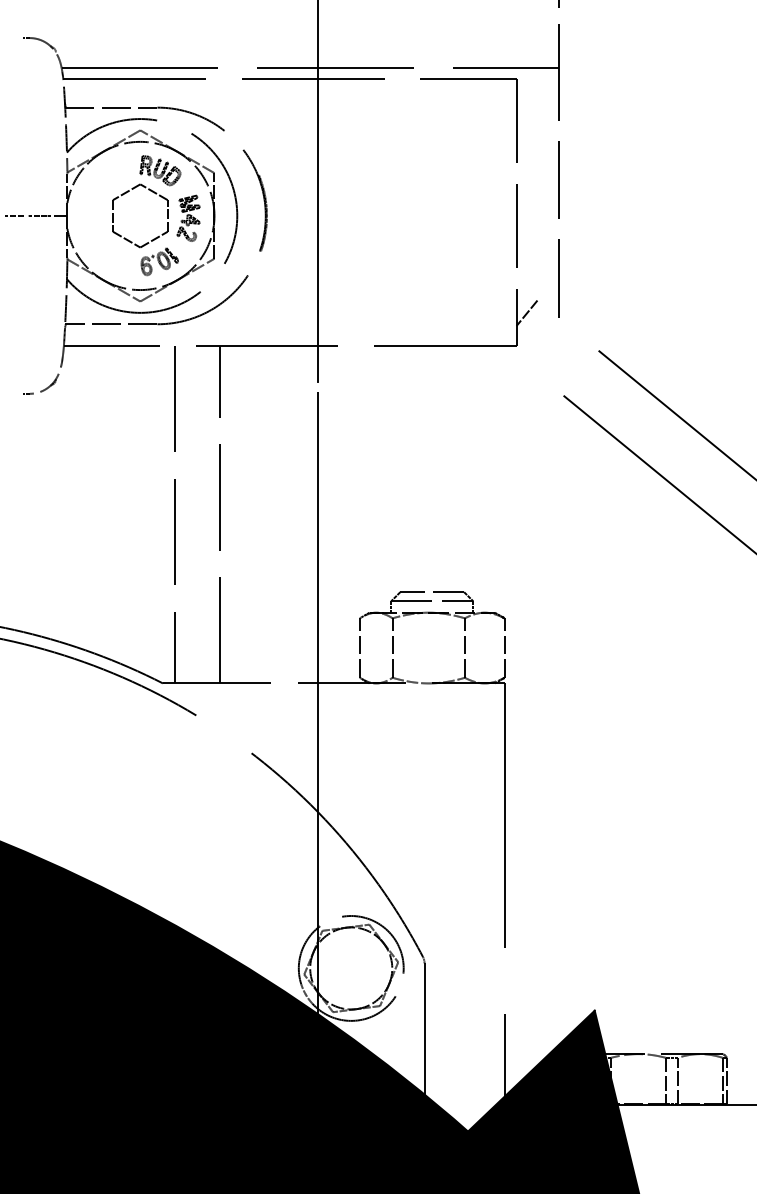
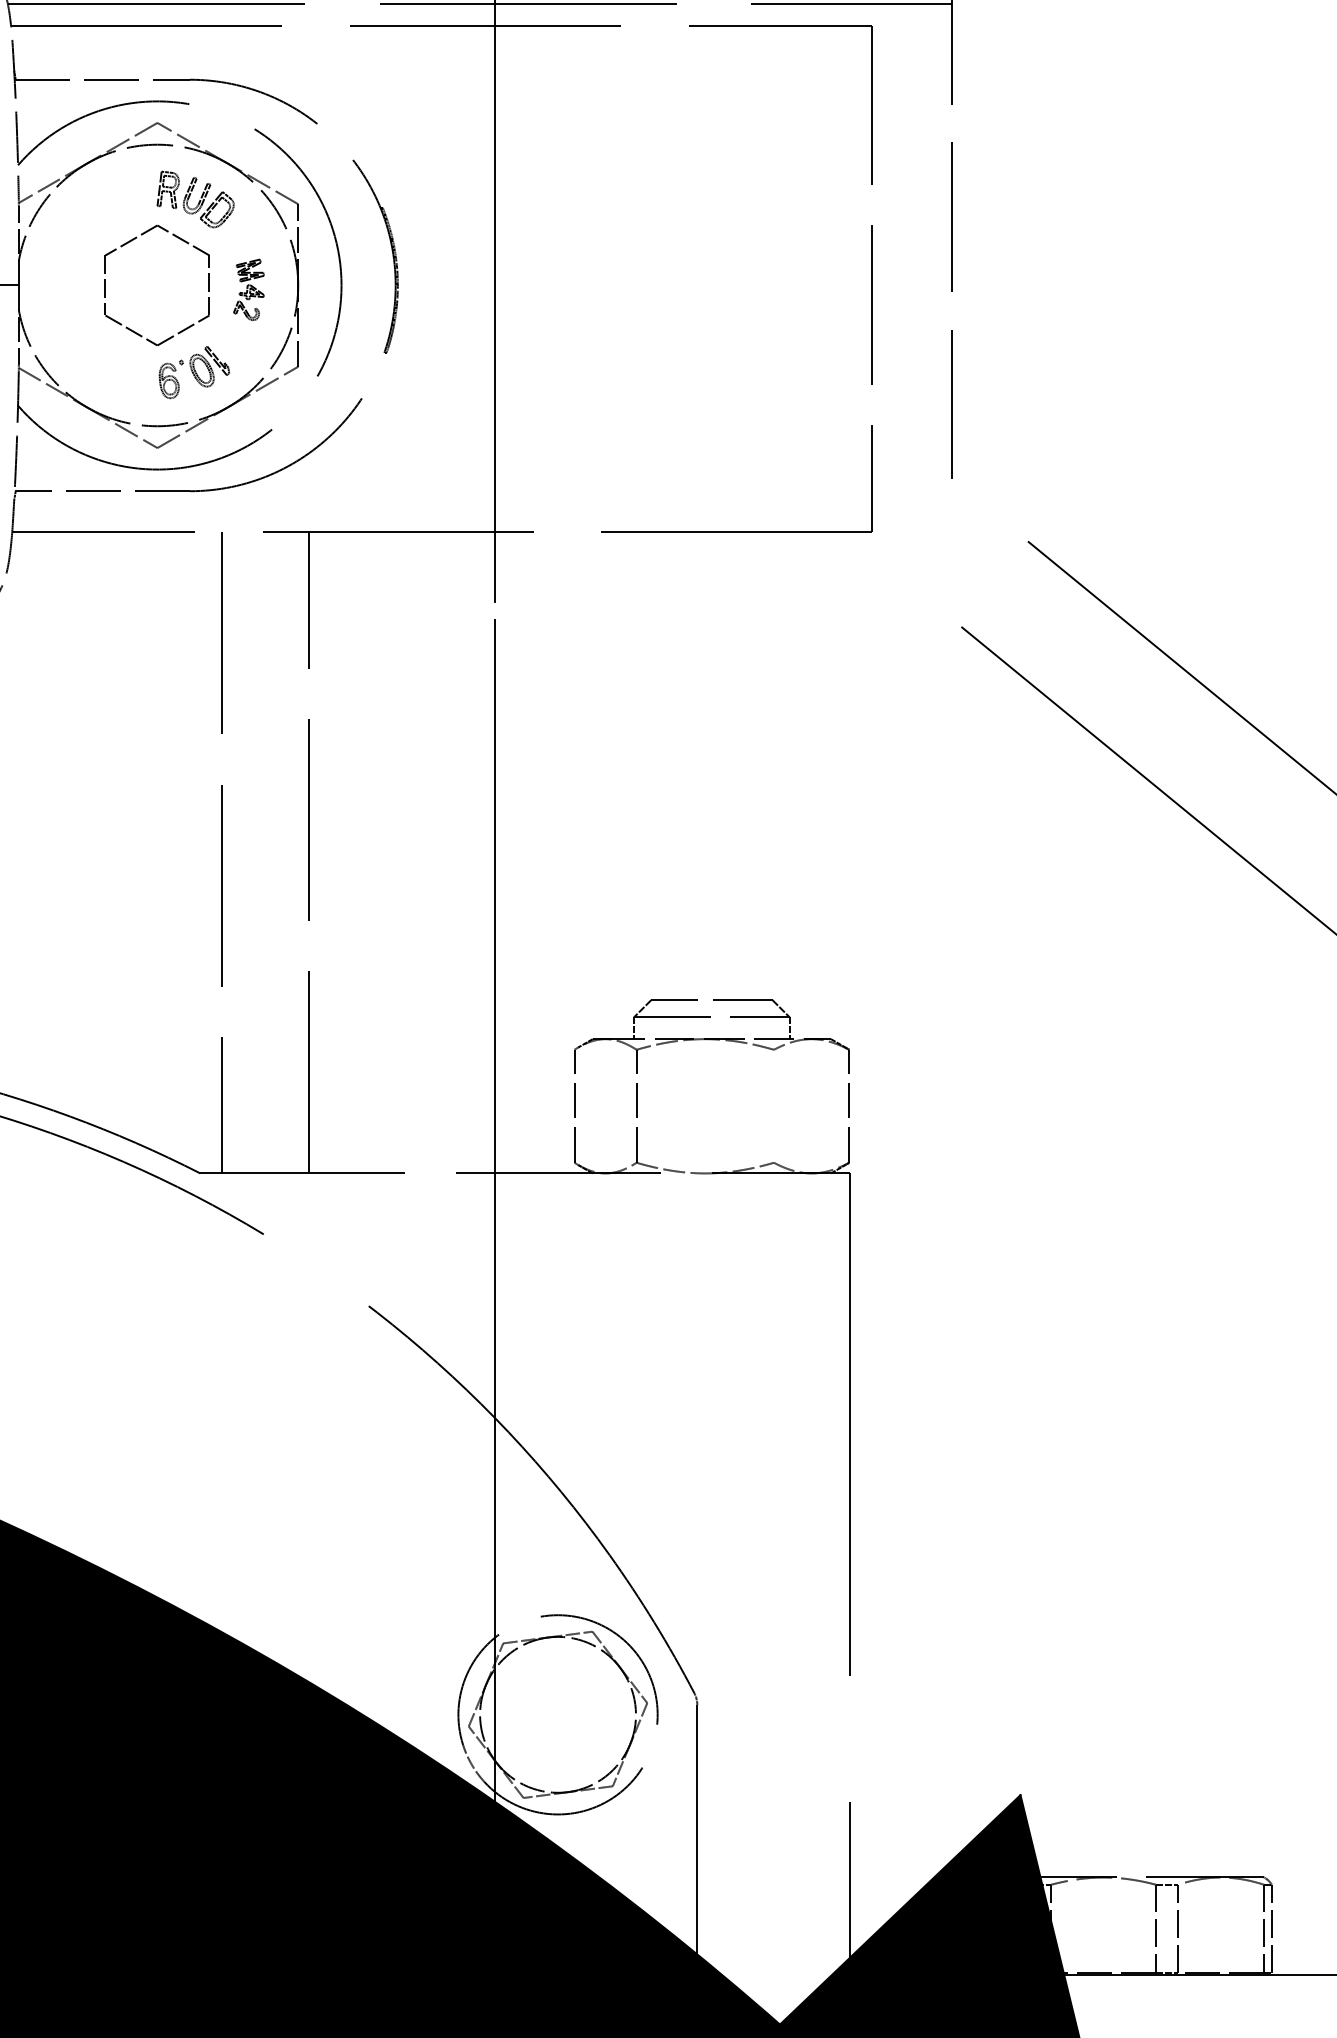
part: (188, 217) -> (248, 288), size x0.7
line: (526, 313) -> (890, 470), removed
line: (464, 647) -> (773, 1105), removed

